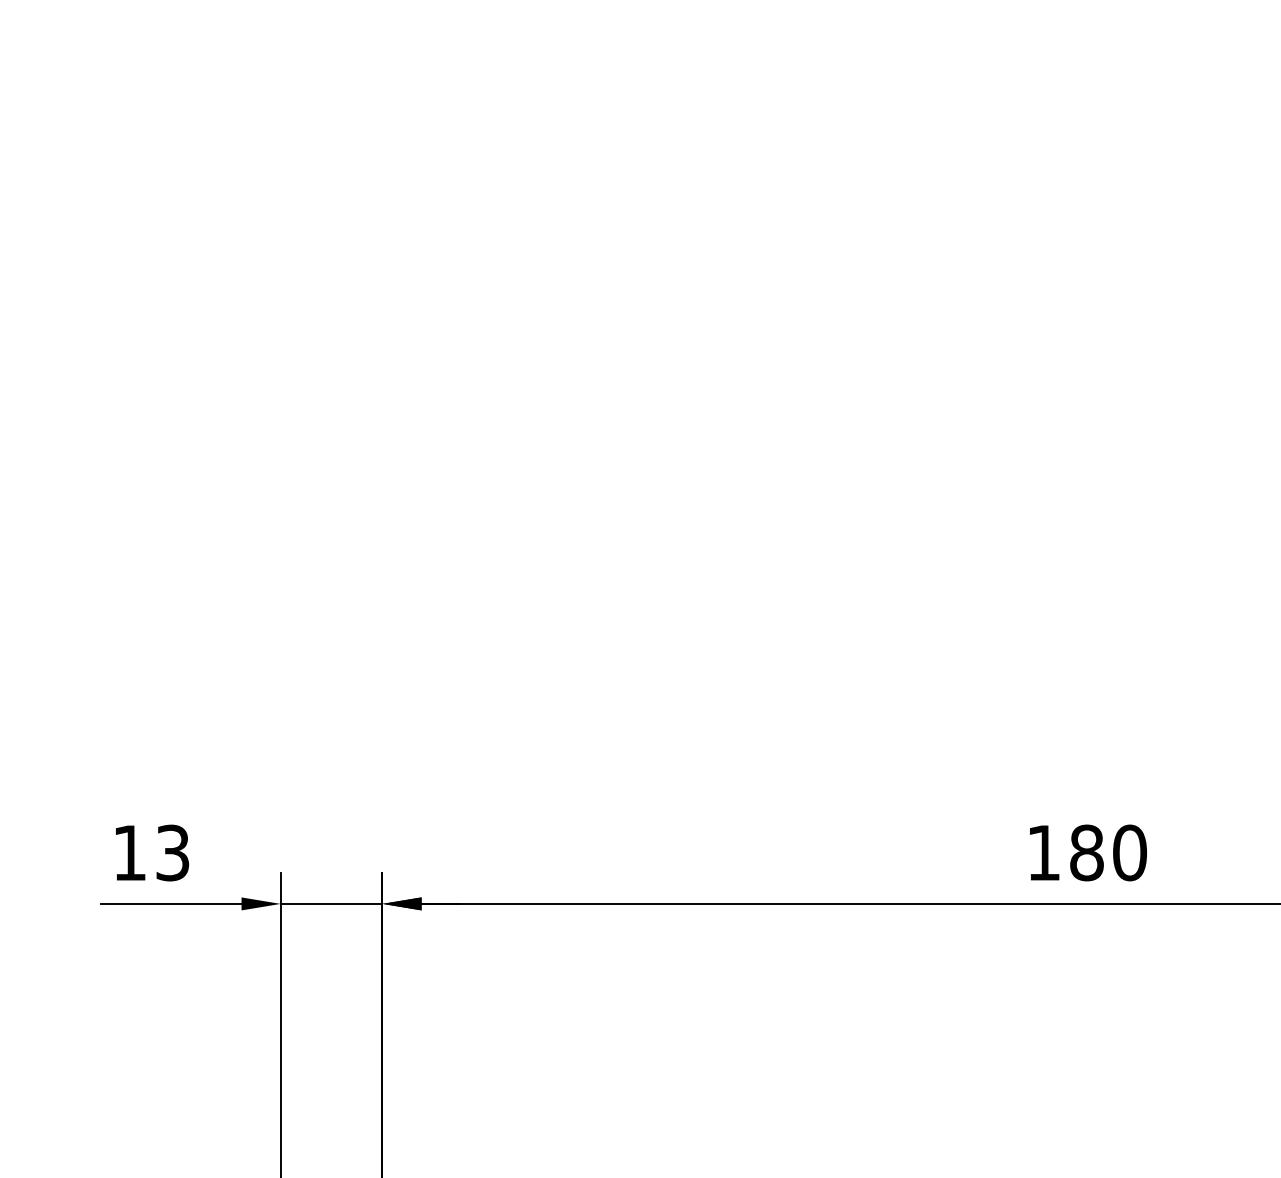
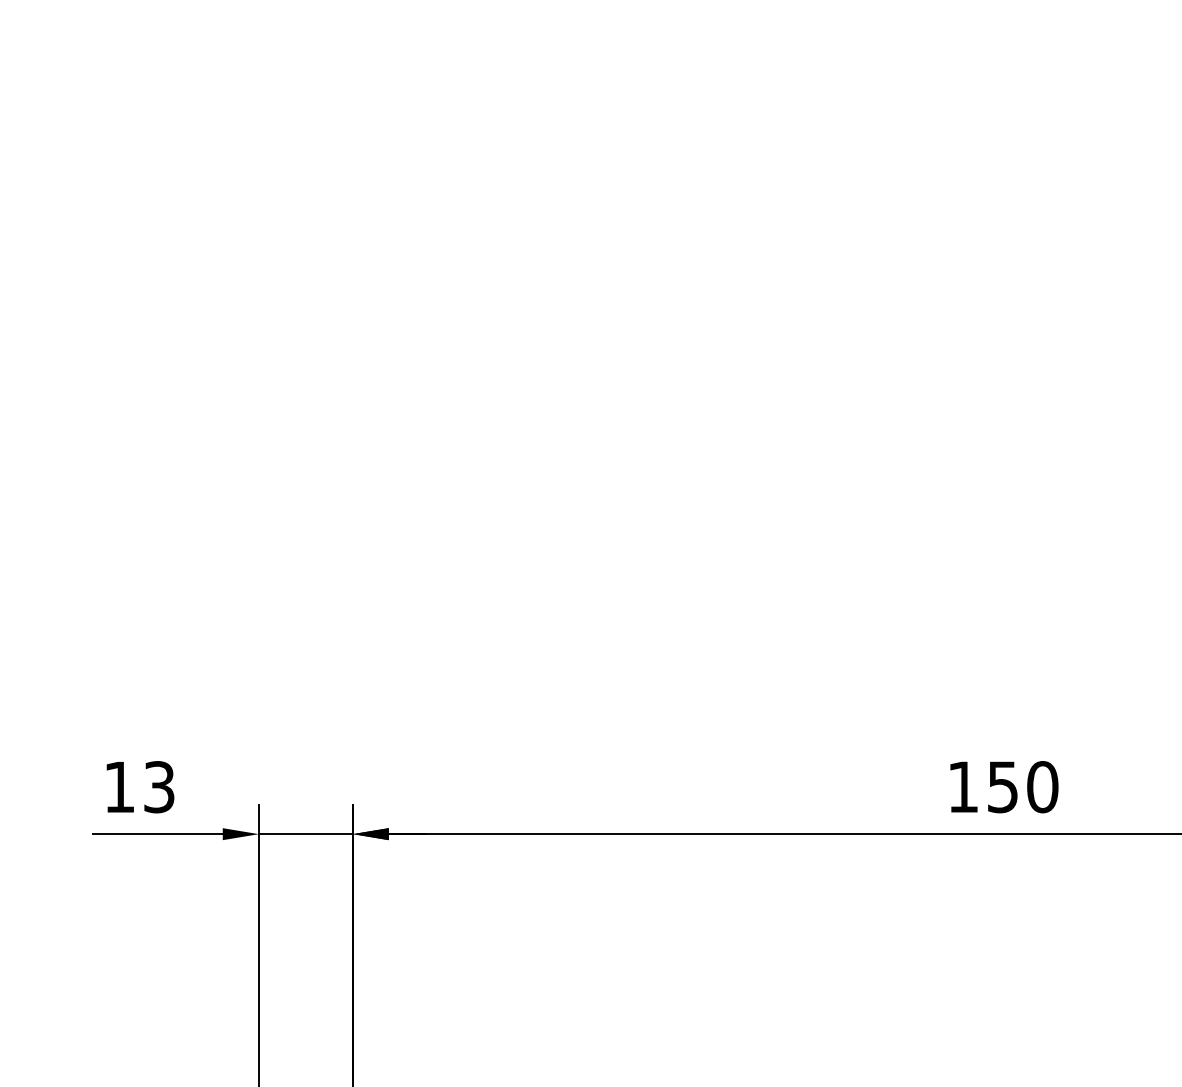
text: (1086, 852) -> (1002, 786), 180 -> 150

